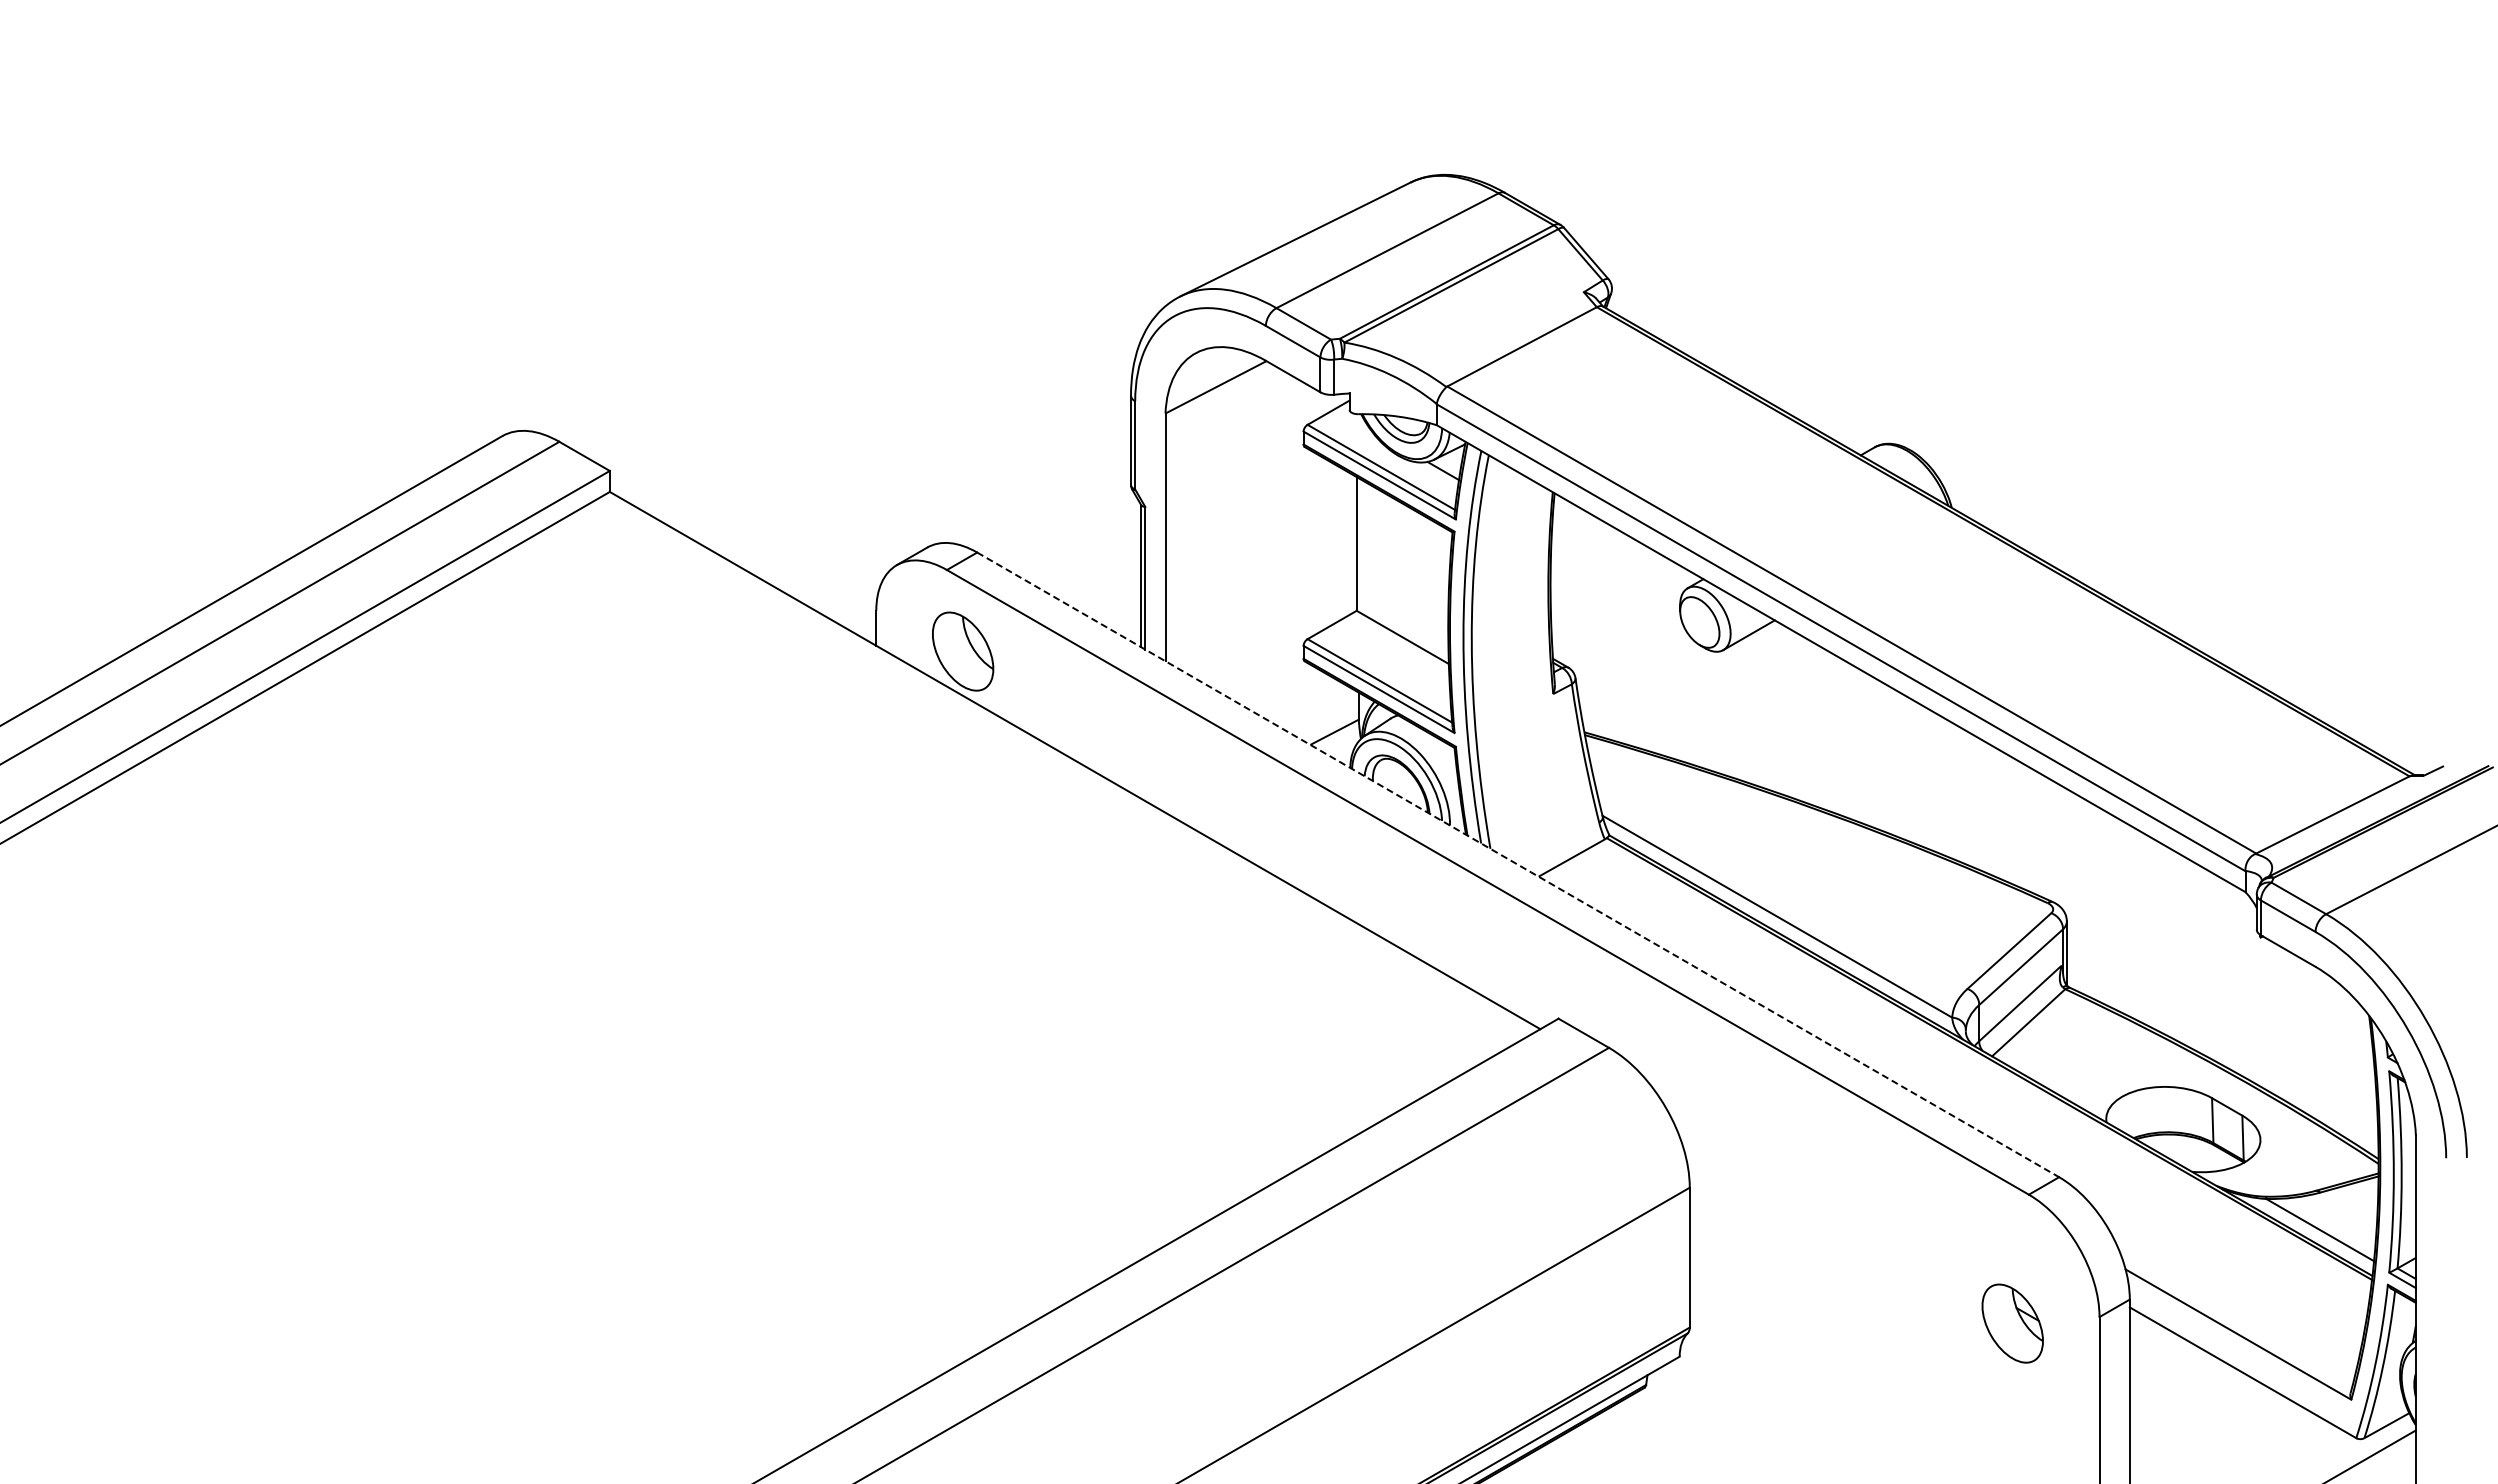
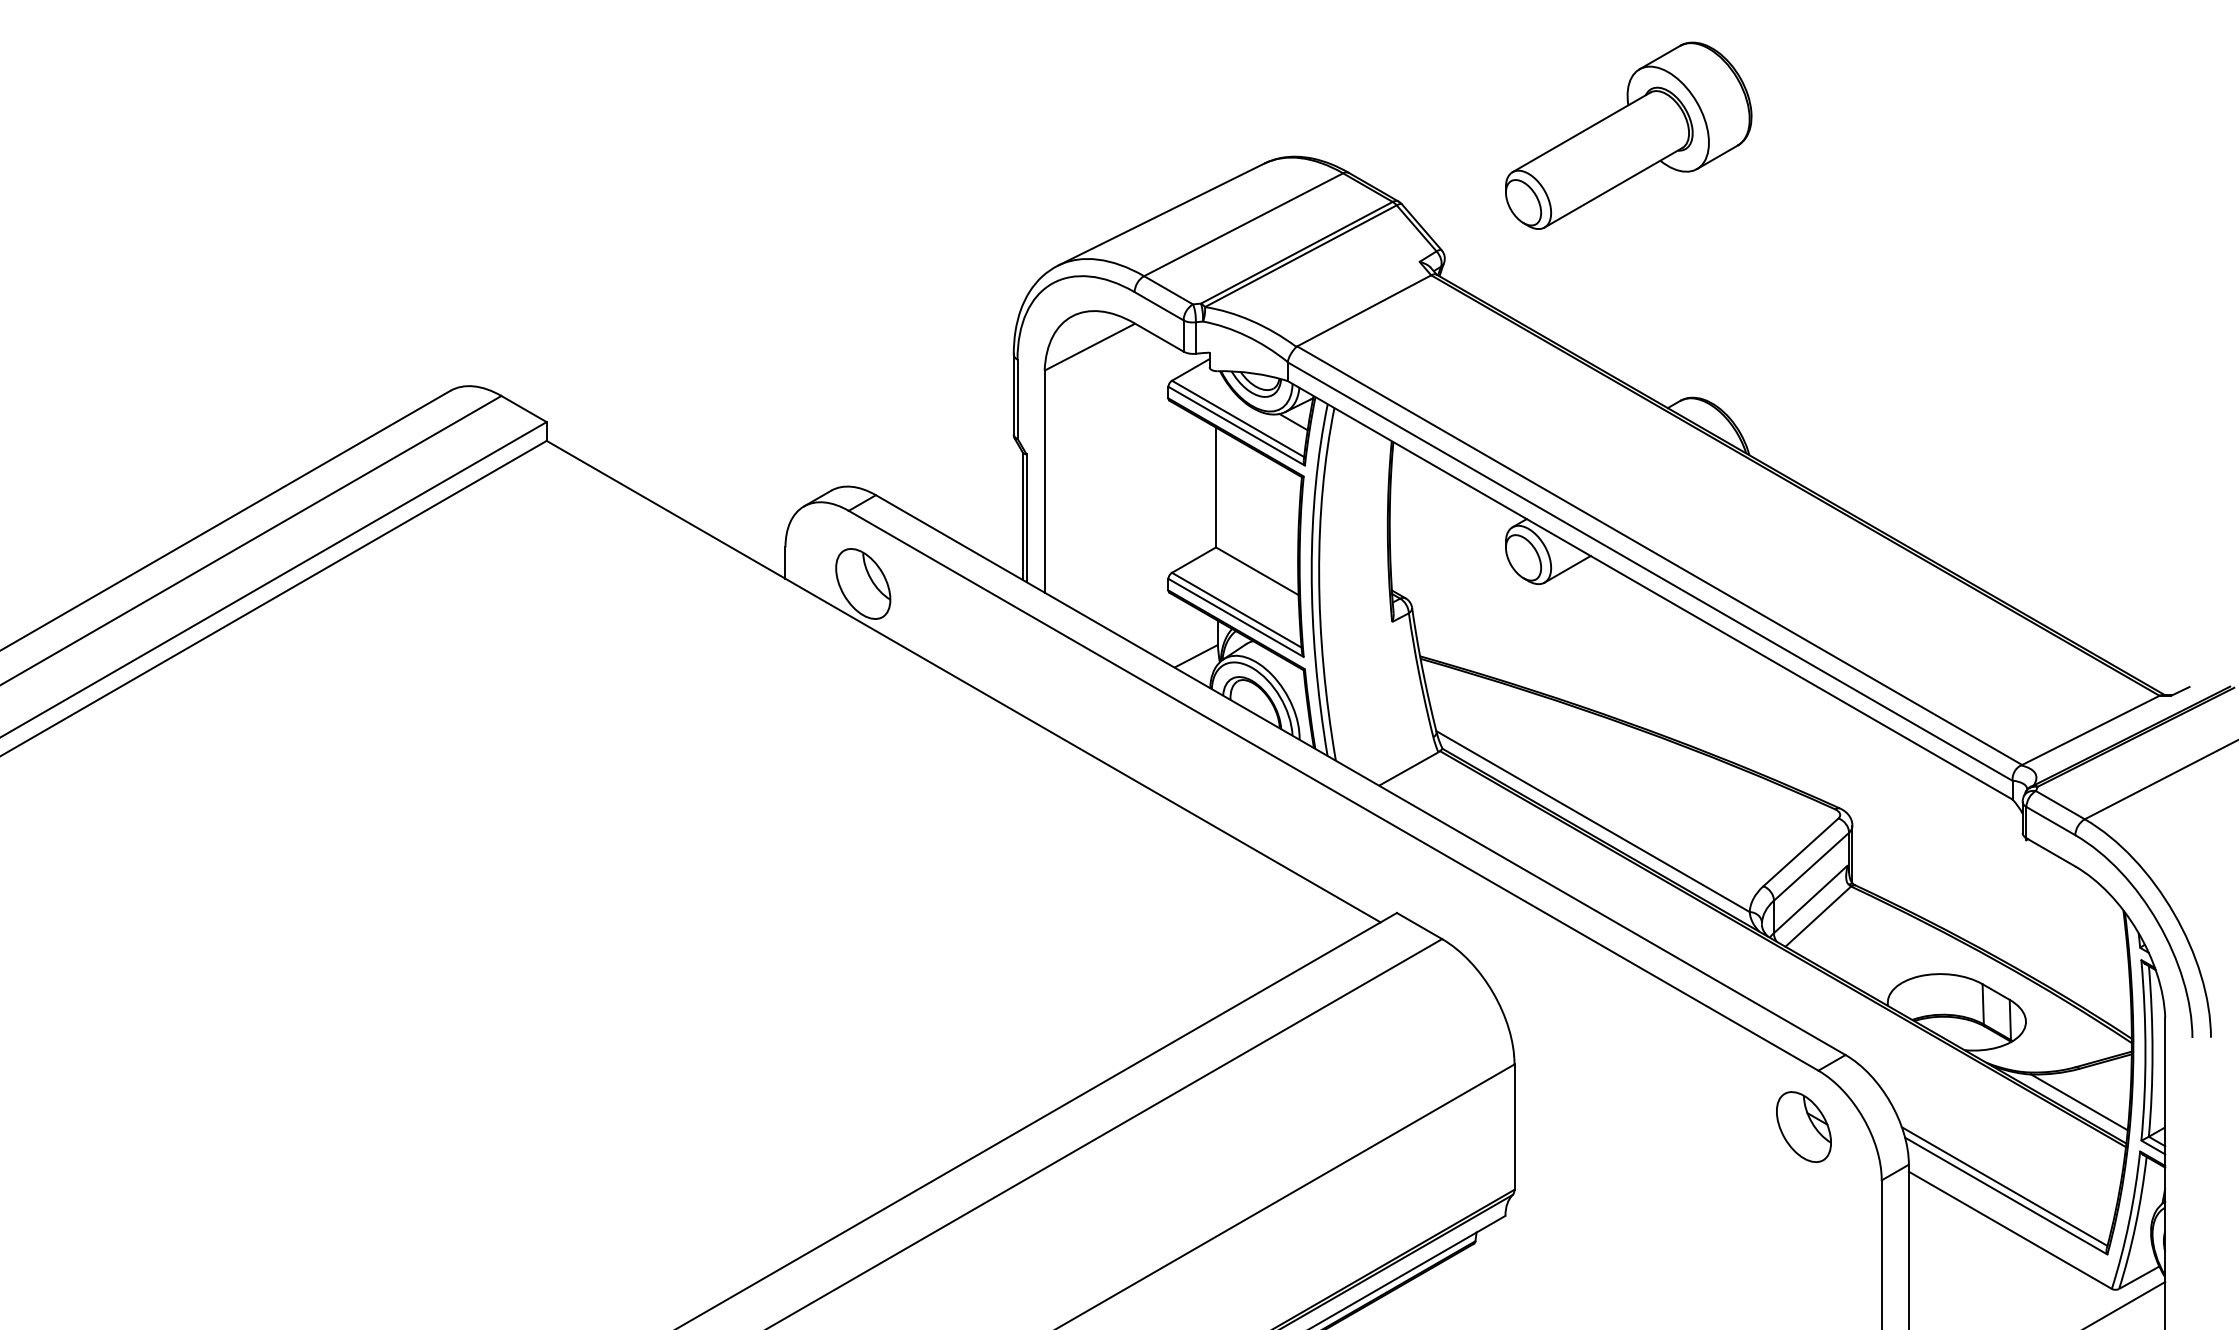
part: (1817, 151) -> (1628, 135), added
line: (1518, 864) -> (1361, 774), dashed -> solid
part: (2012, 1323) -> (1803, 1126), moved
line: (2236, 1323) -> (2004, 1186), added

